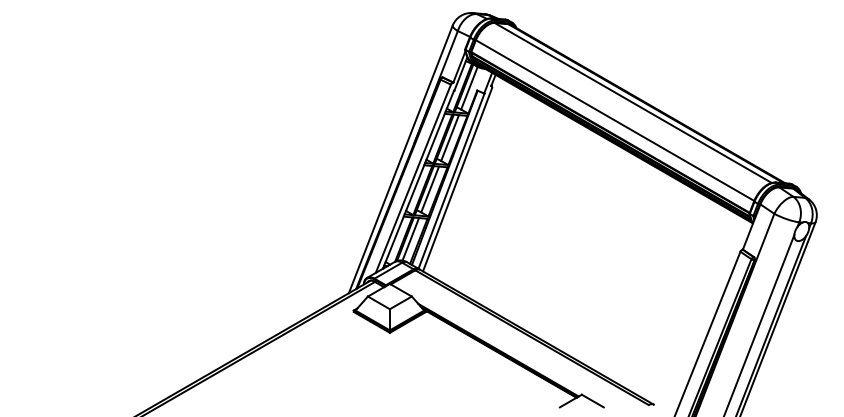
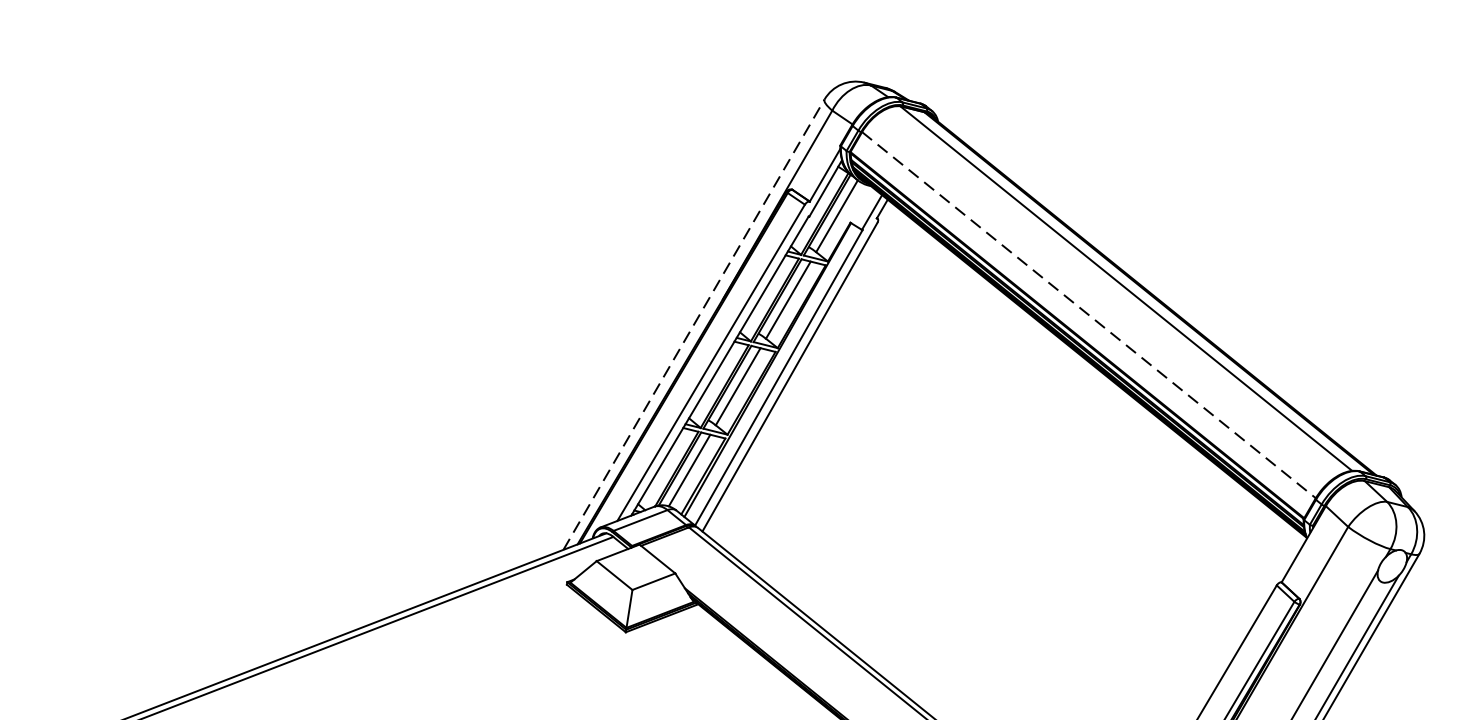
line: (615, 120) -> (1089, 315), solid -> dashed
line: (400, 159) -> (693, 324), solid -> dashed

